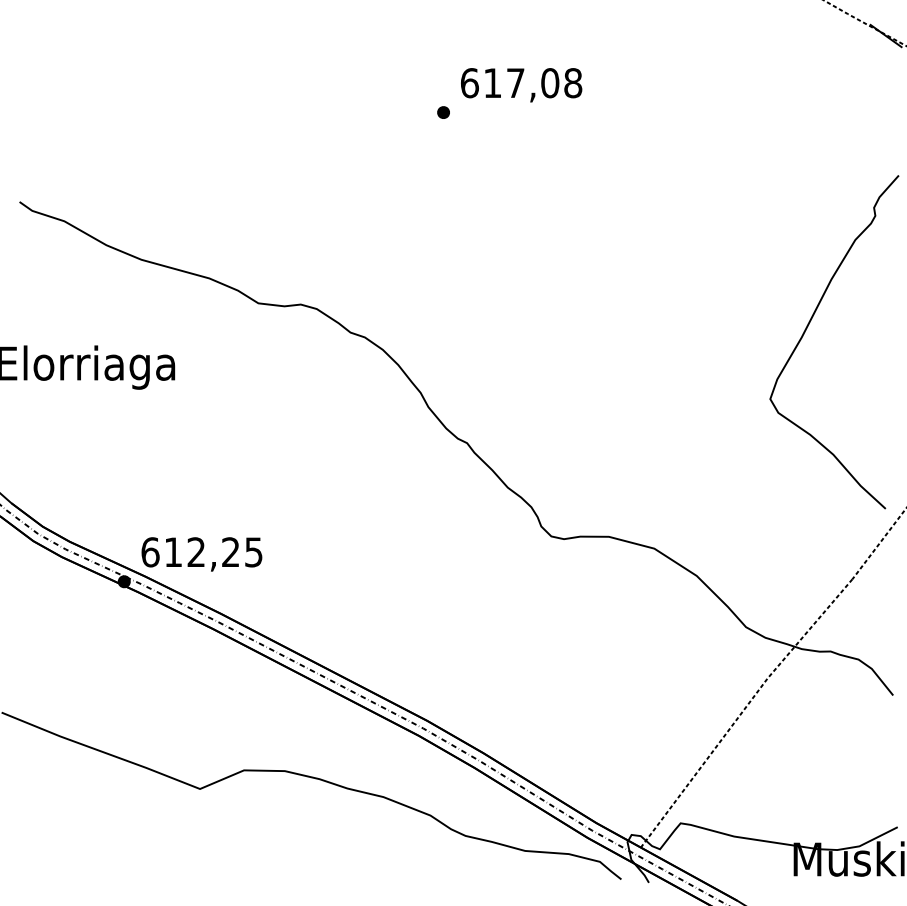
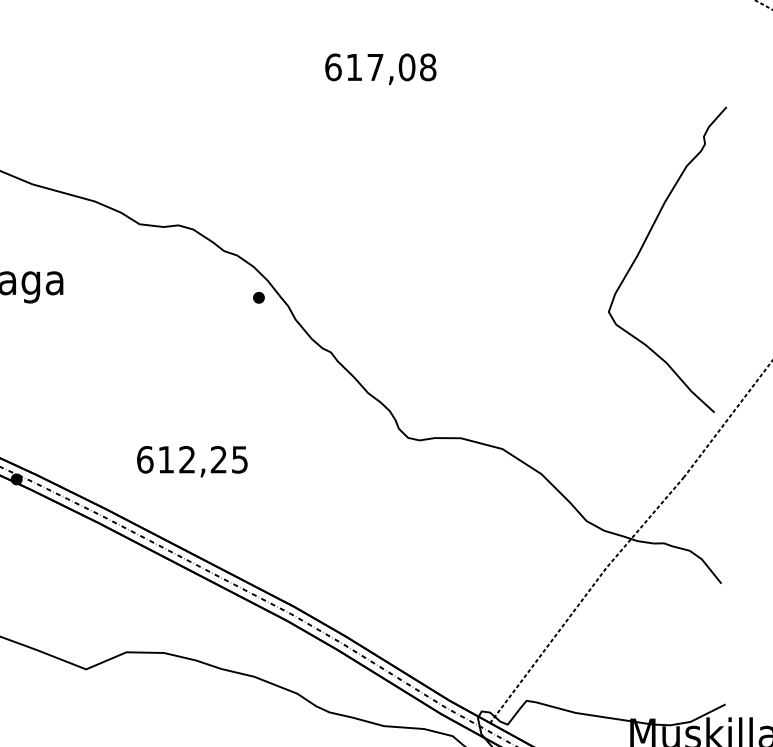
text: (521, 85) -> (380, 69), moved
part: (443, 112) -> (258, 297), moved
text: (201, 554) -> (191, 461), moved

